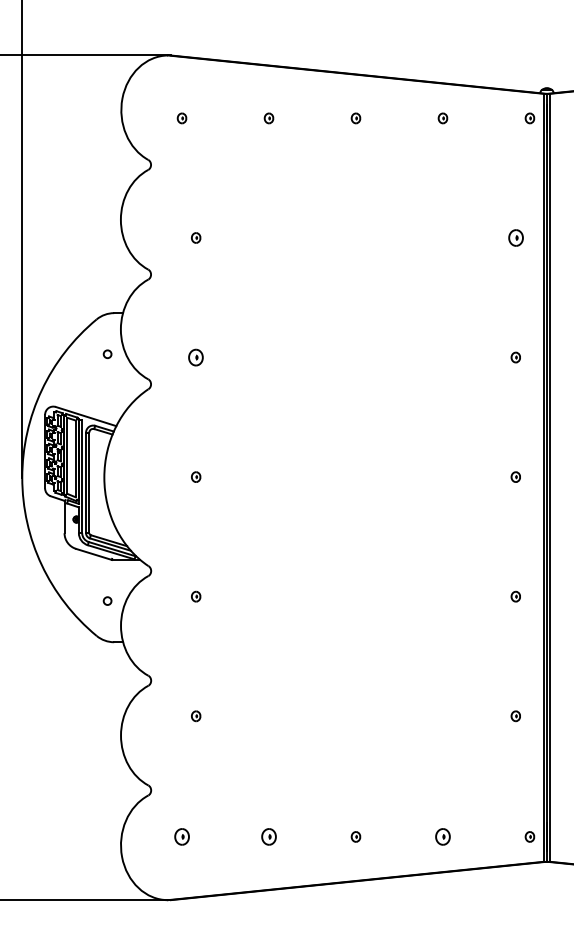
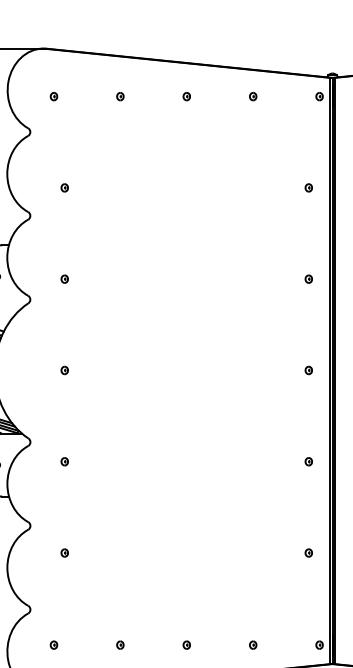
part: (515, 237) -> (308, 187), size x0.62
part: (196, 357) -> (65, 279), size x0.62
part: (181, 836) -> (53, 644), size x0.62
part: (268, 836) -> (119, 644), size x0.62
part: (442, 836) -> (252, 644), size x0.62

